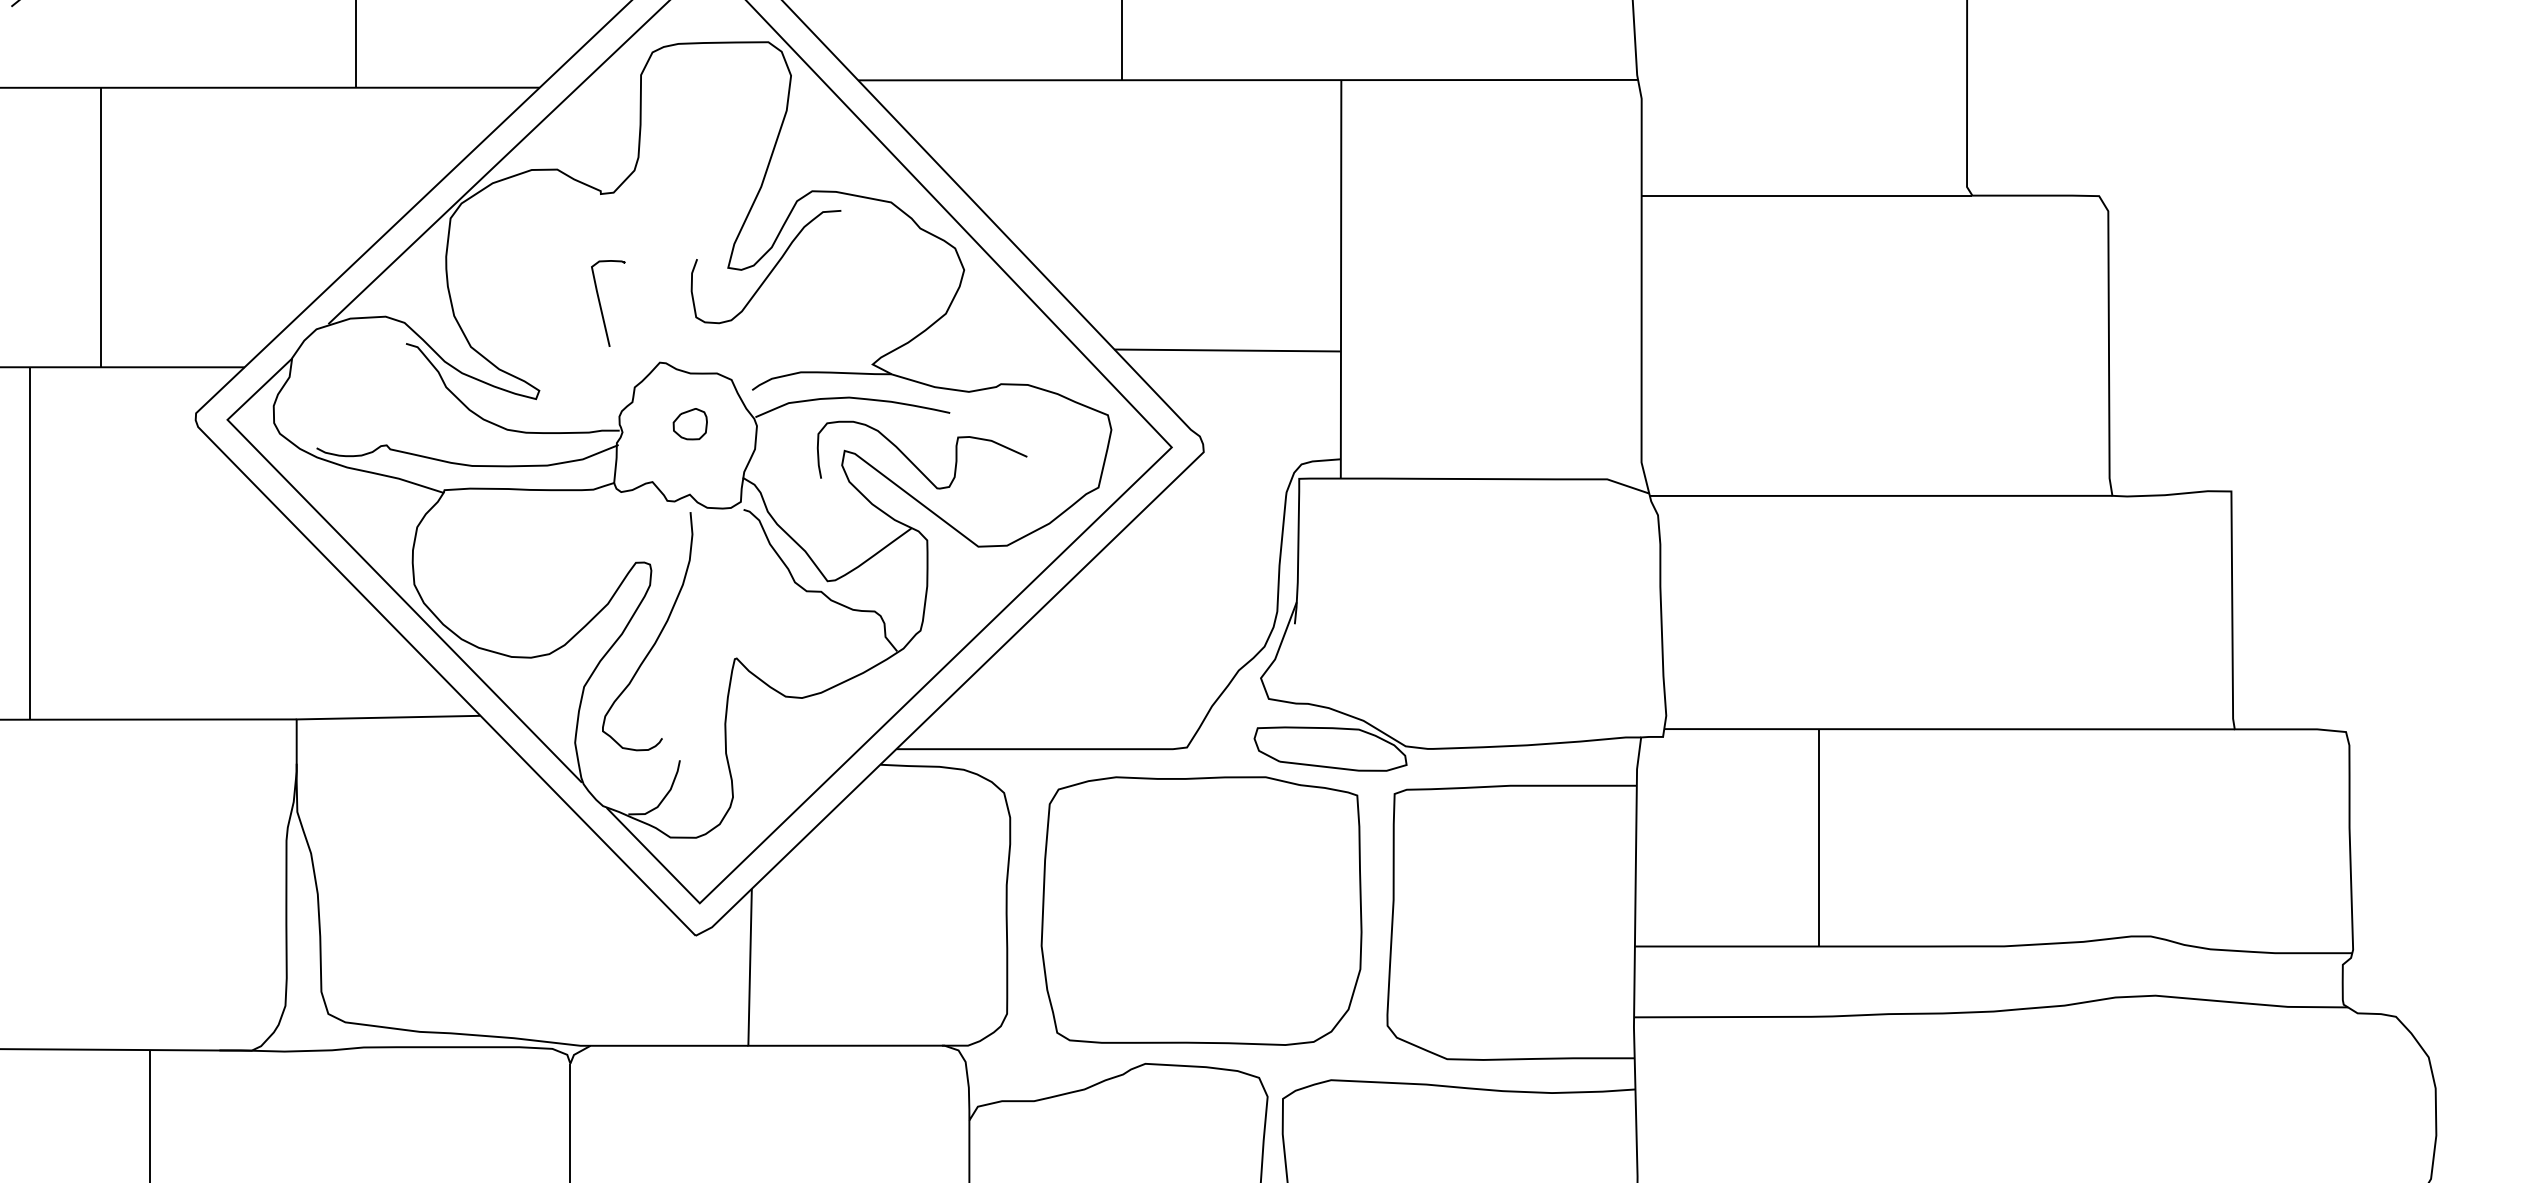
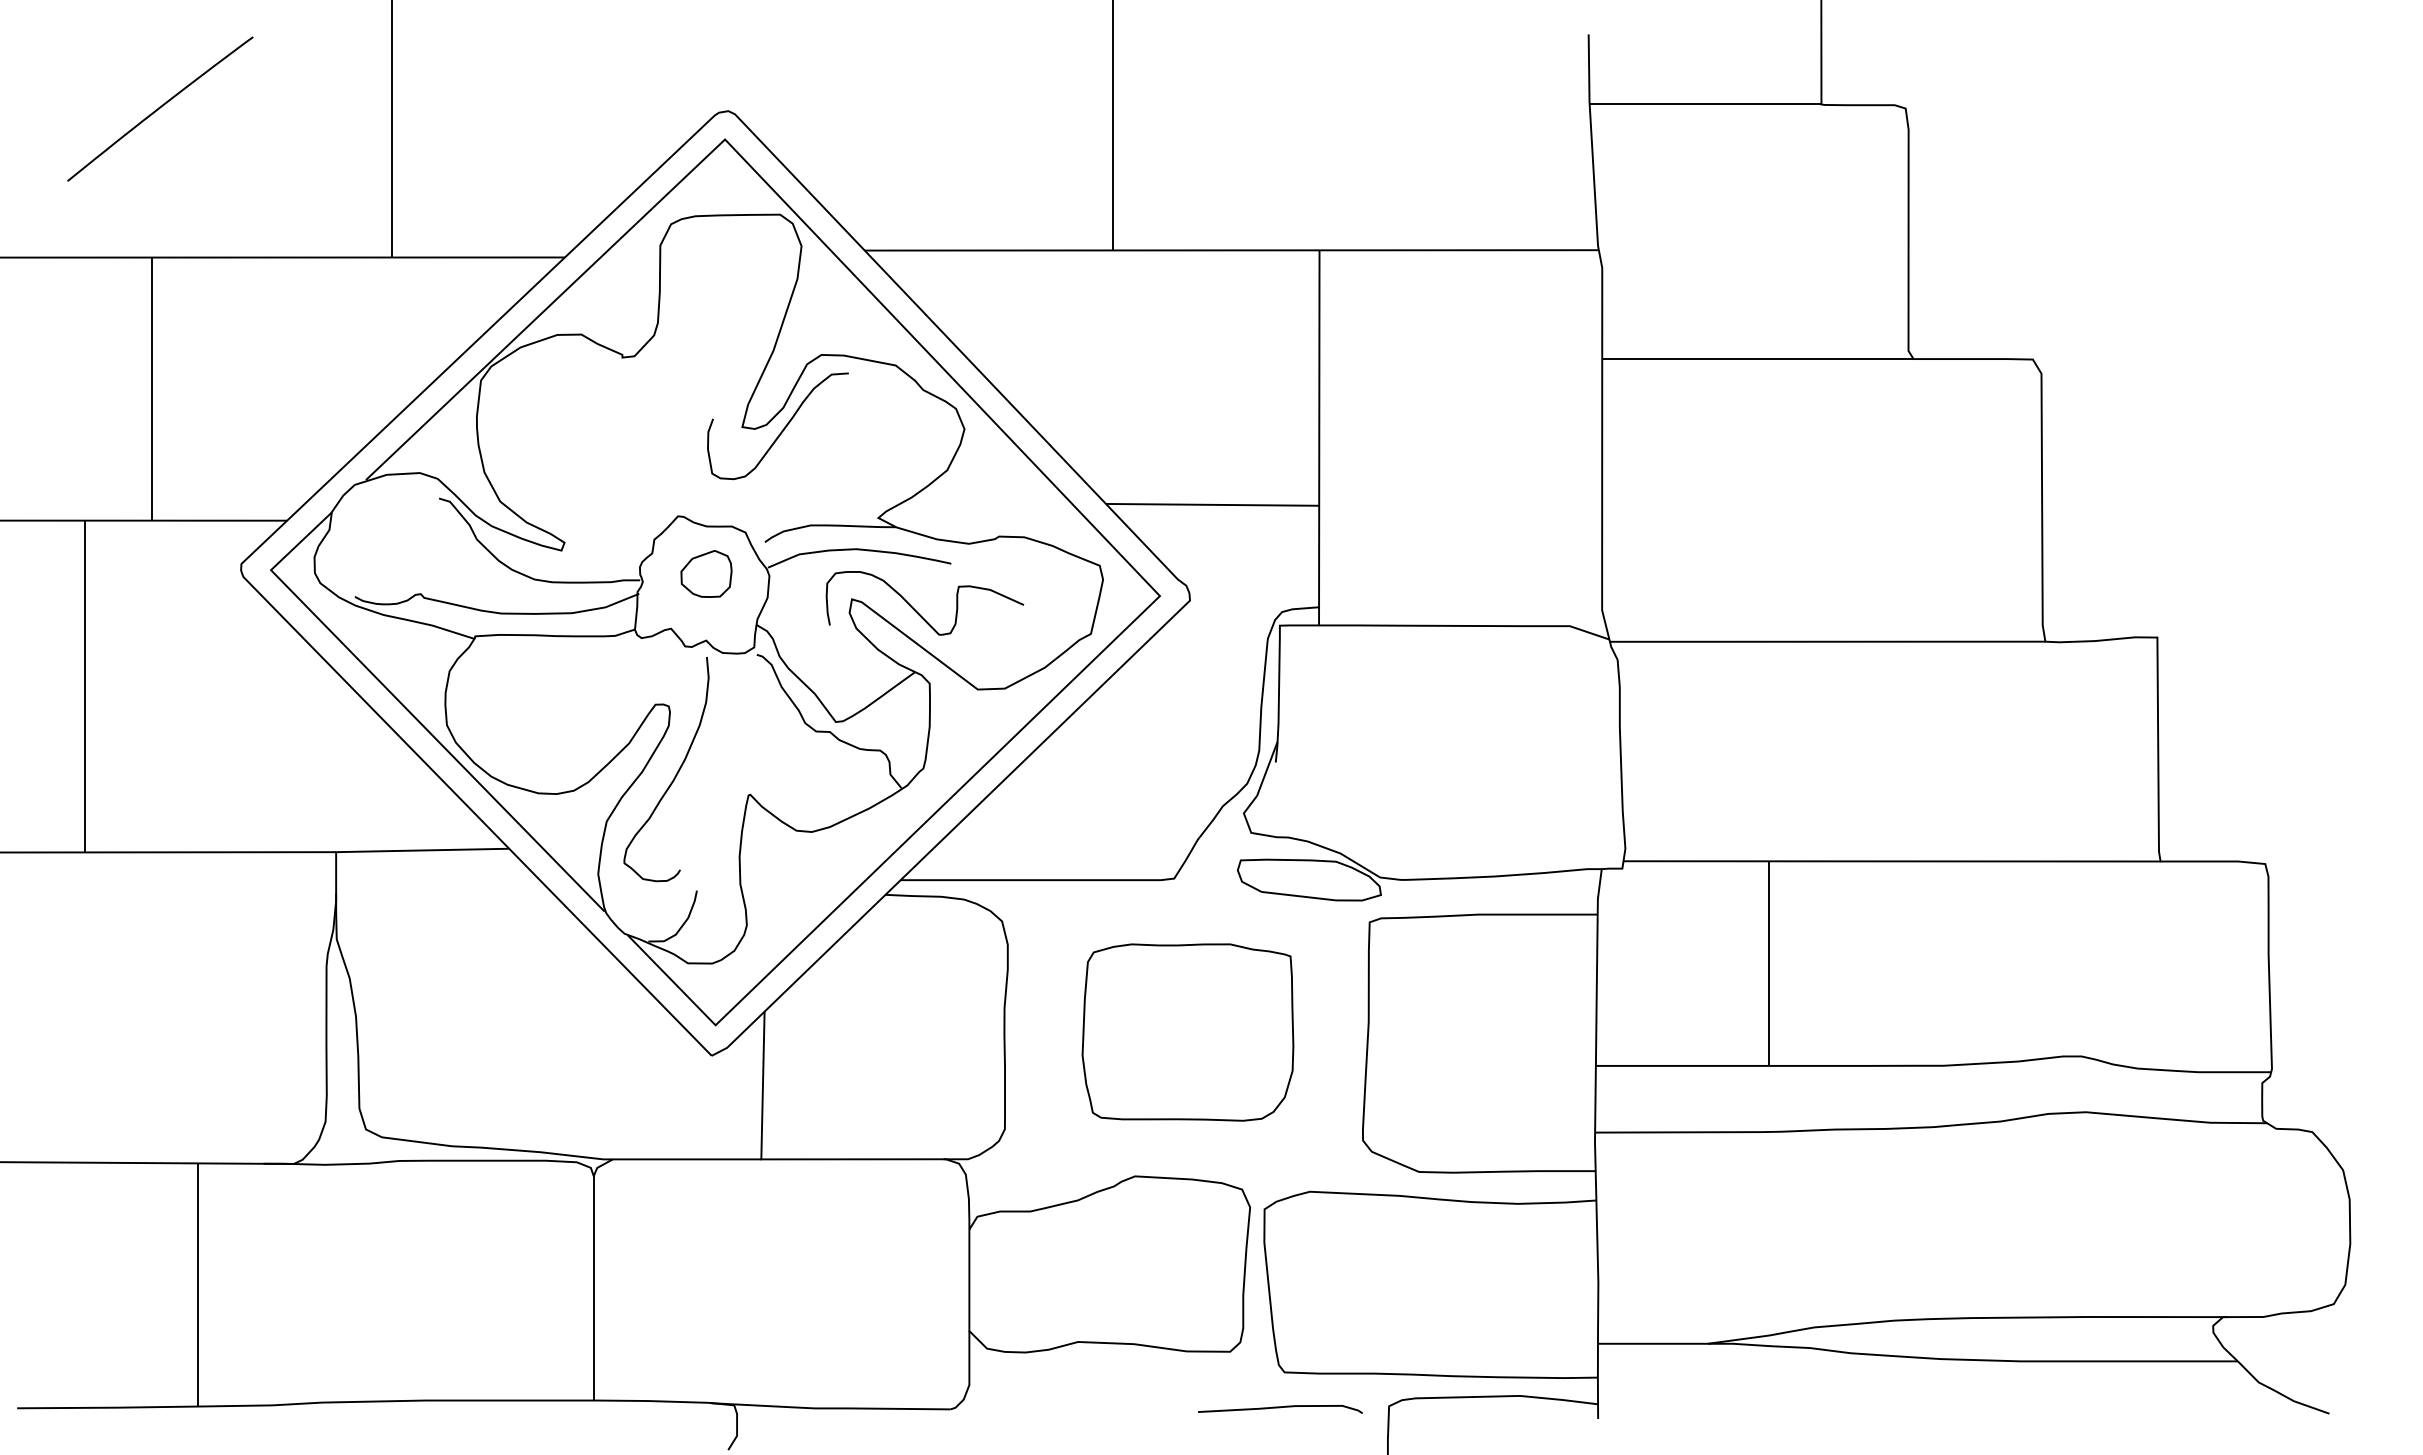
curve: (600, 303) -> (622, 460), removed
part: (690, 424) -> (706, 574), size x1.6
part: (1201, 911) -> (1187, 1032), size x0.7

